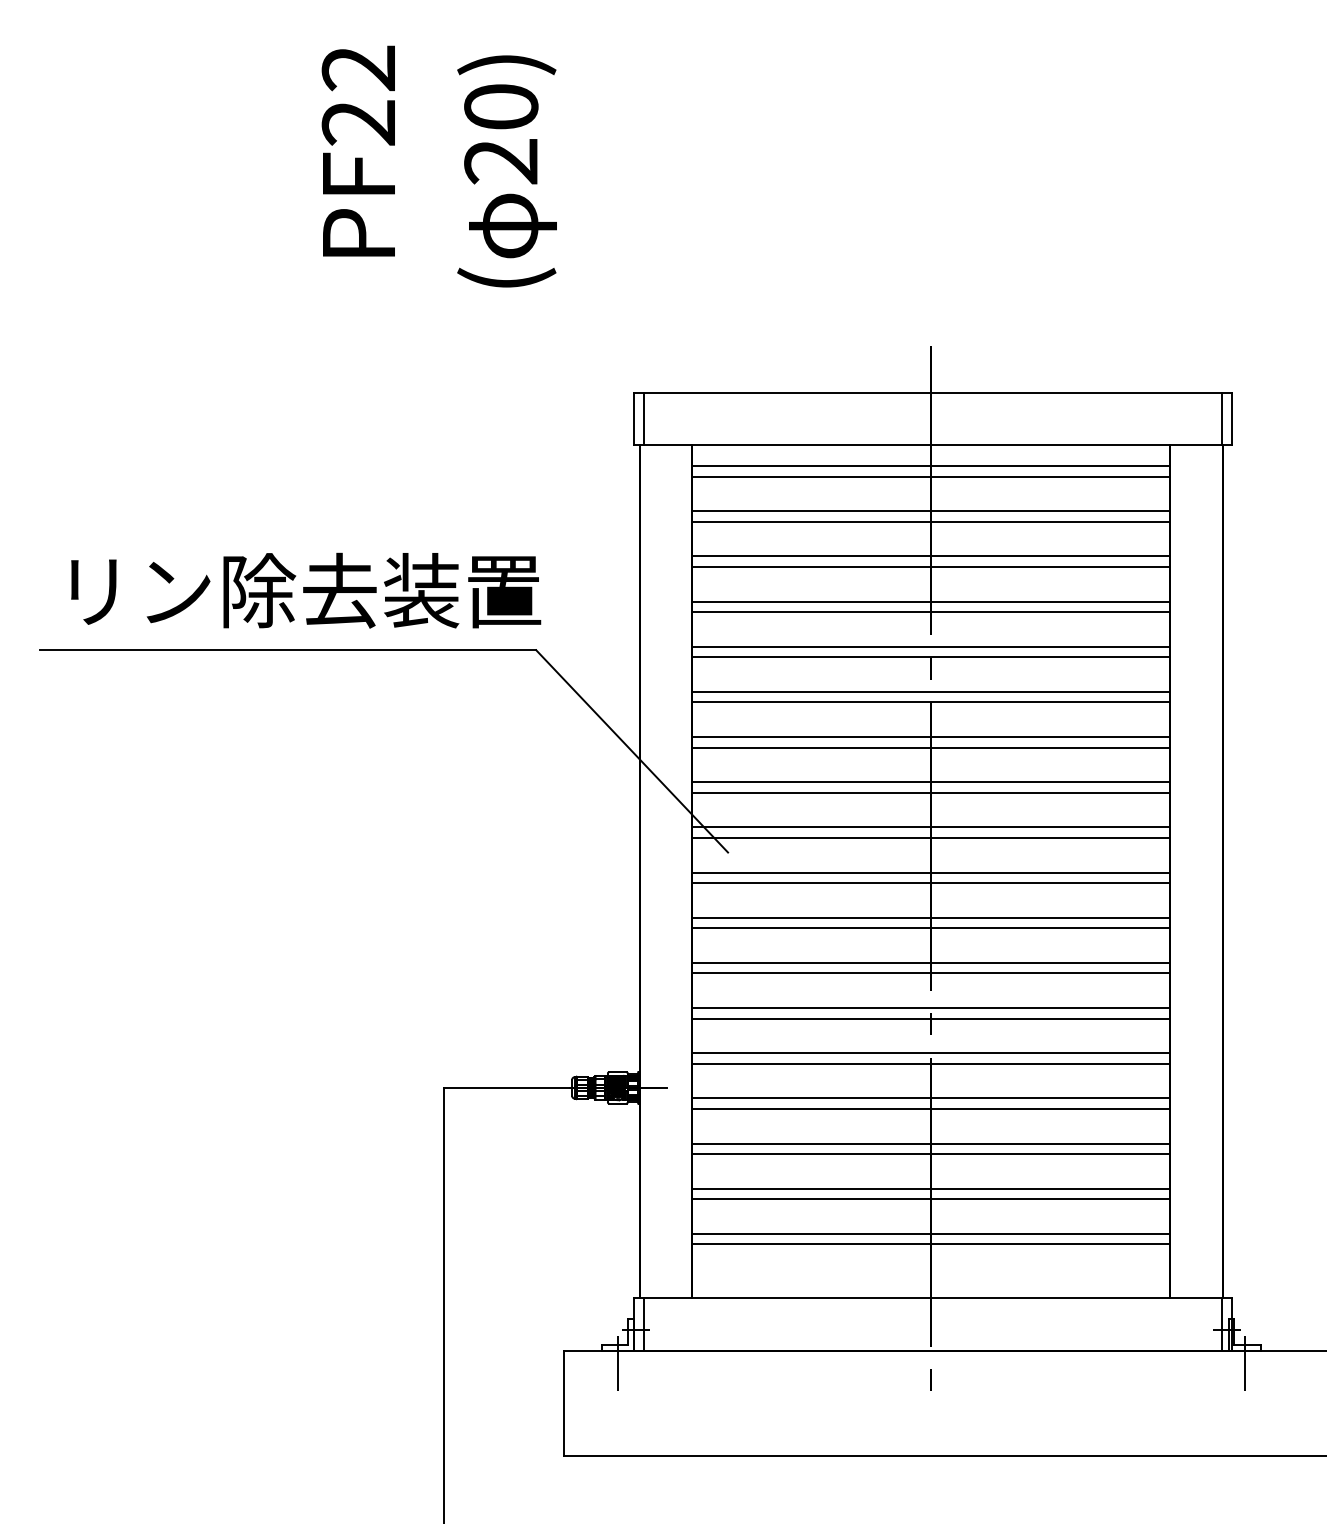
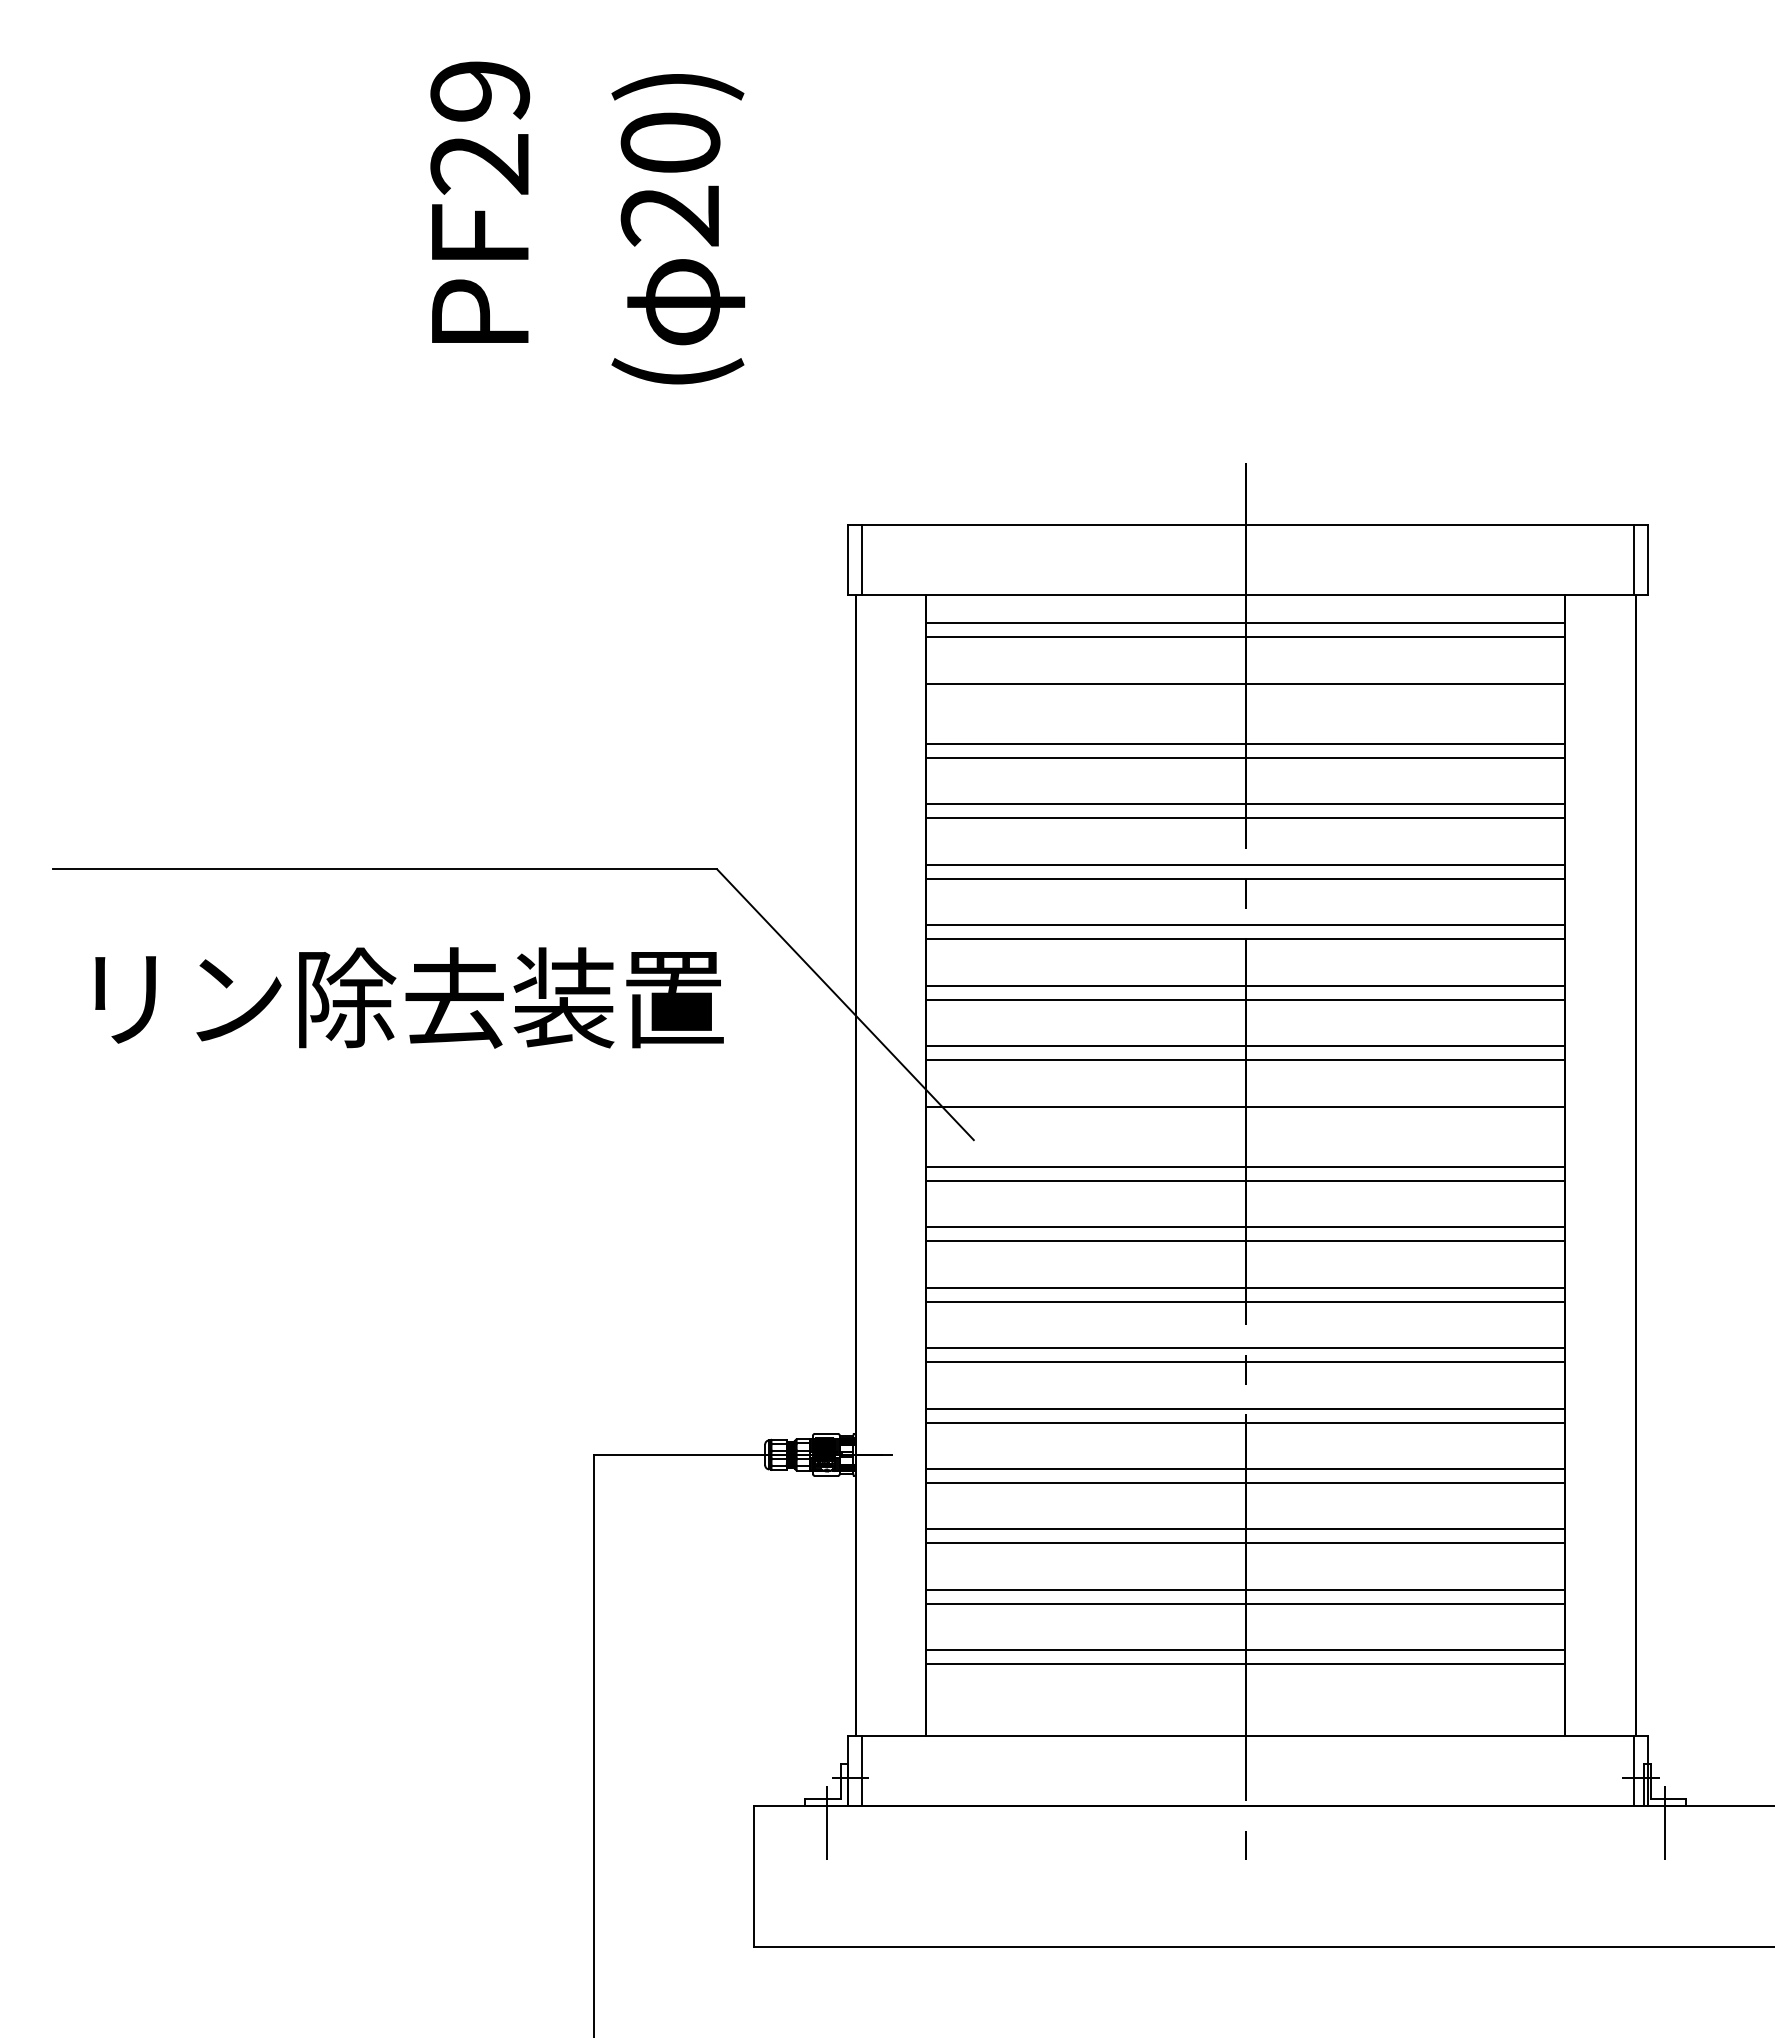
text: (359, 68) -> (480, 91), PF22 -> PF29
line: (931, 521) -> (1245, 697), removed
text: (306, 590) -> (409, 997), moved
line: (931, 837) -> (1245, 1120), removed

